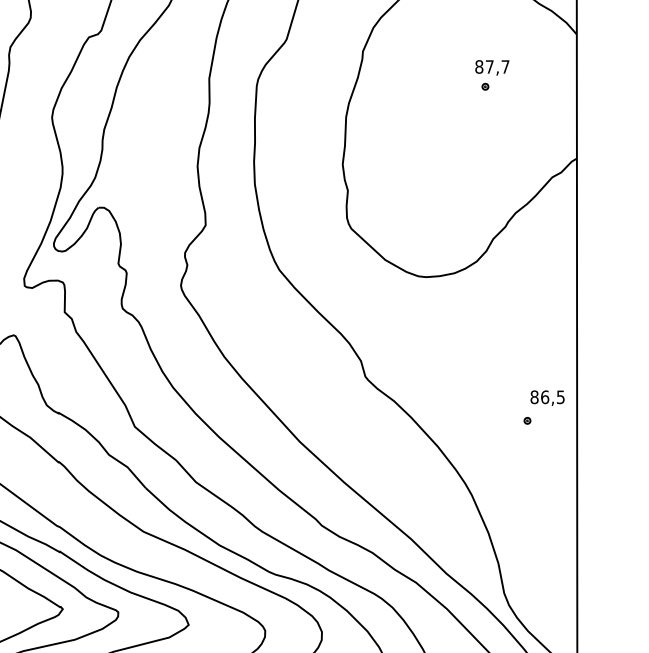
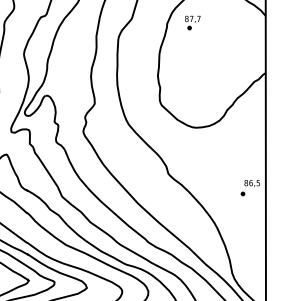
part: (491, 74) -> (192, 22), moved

